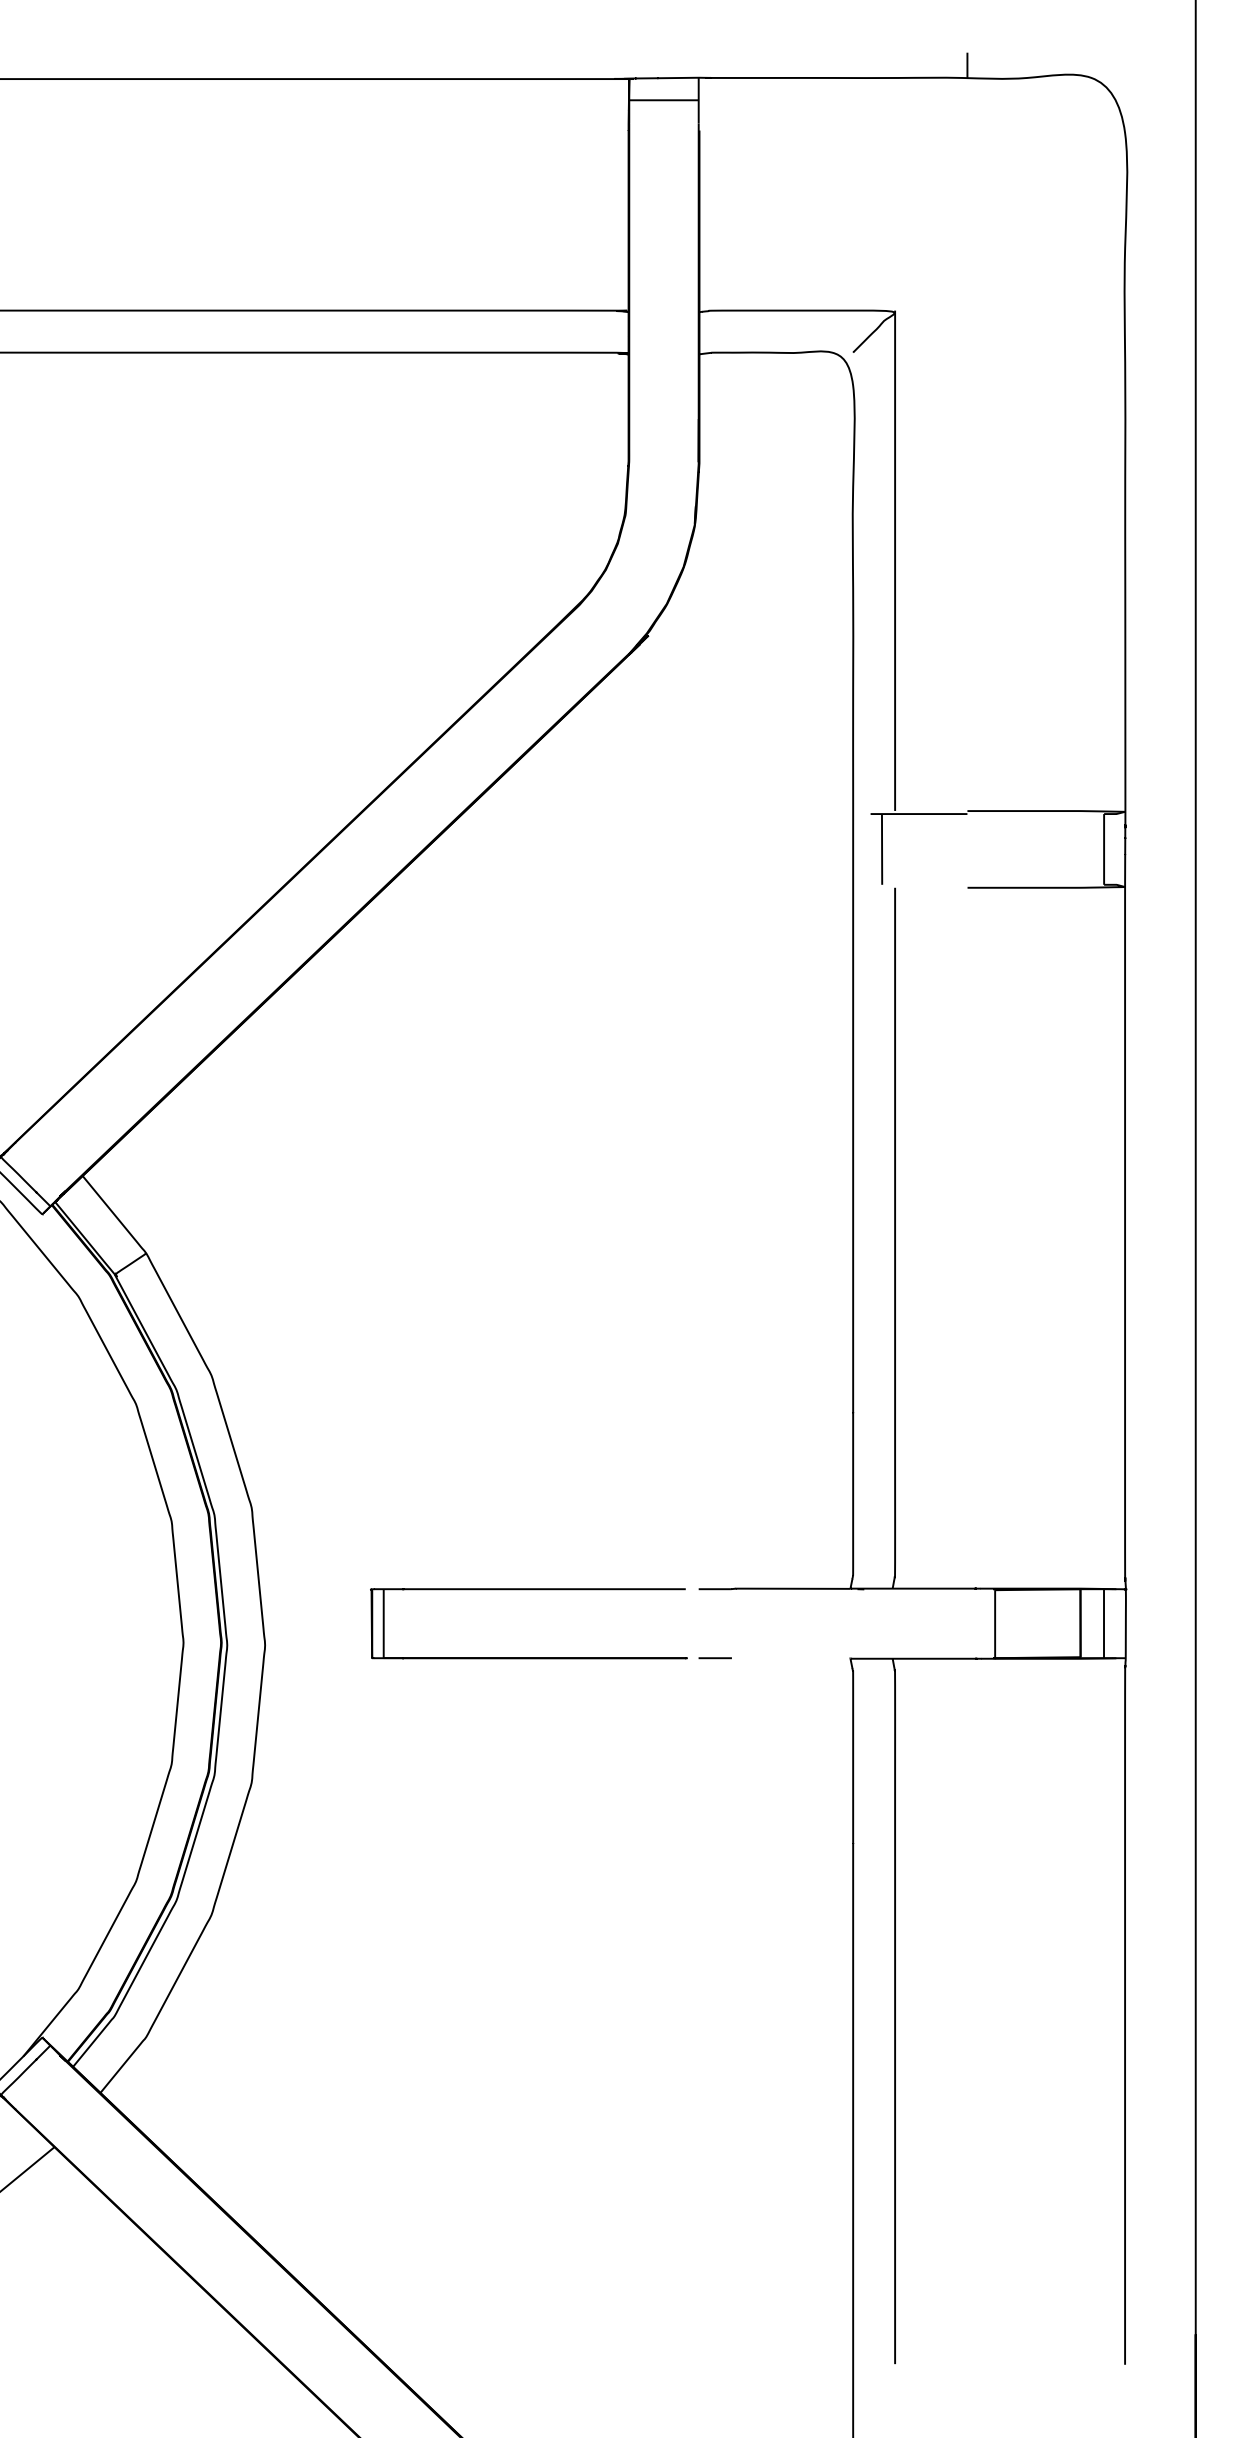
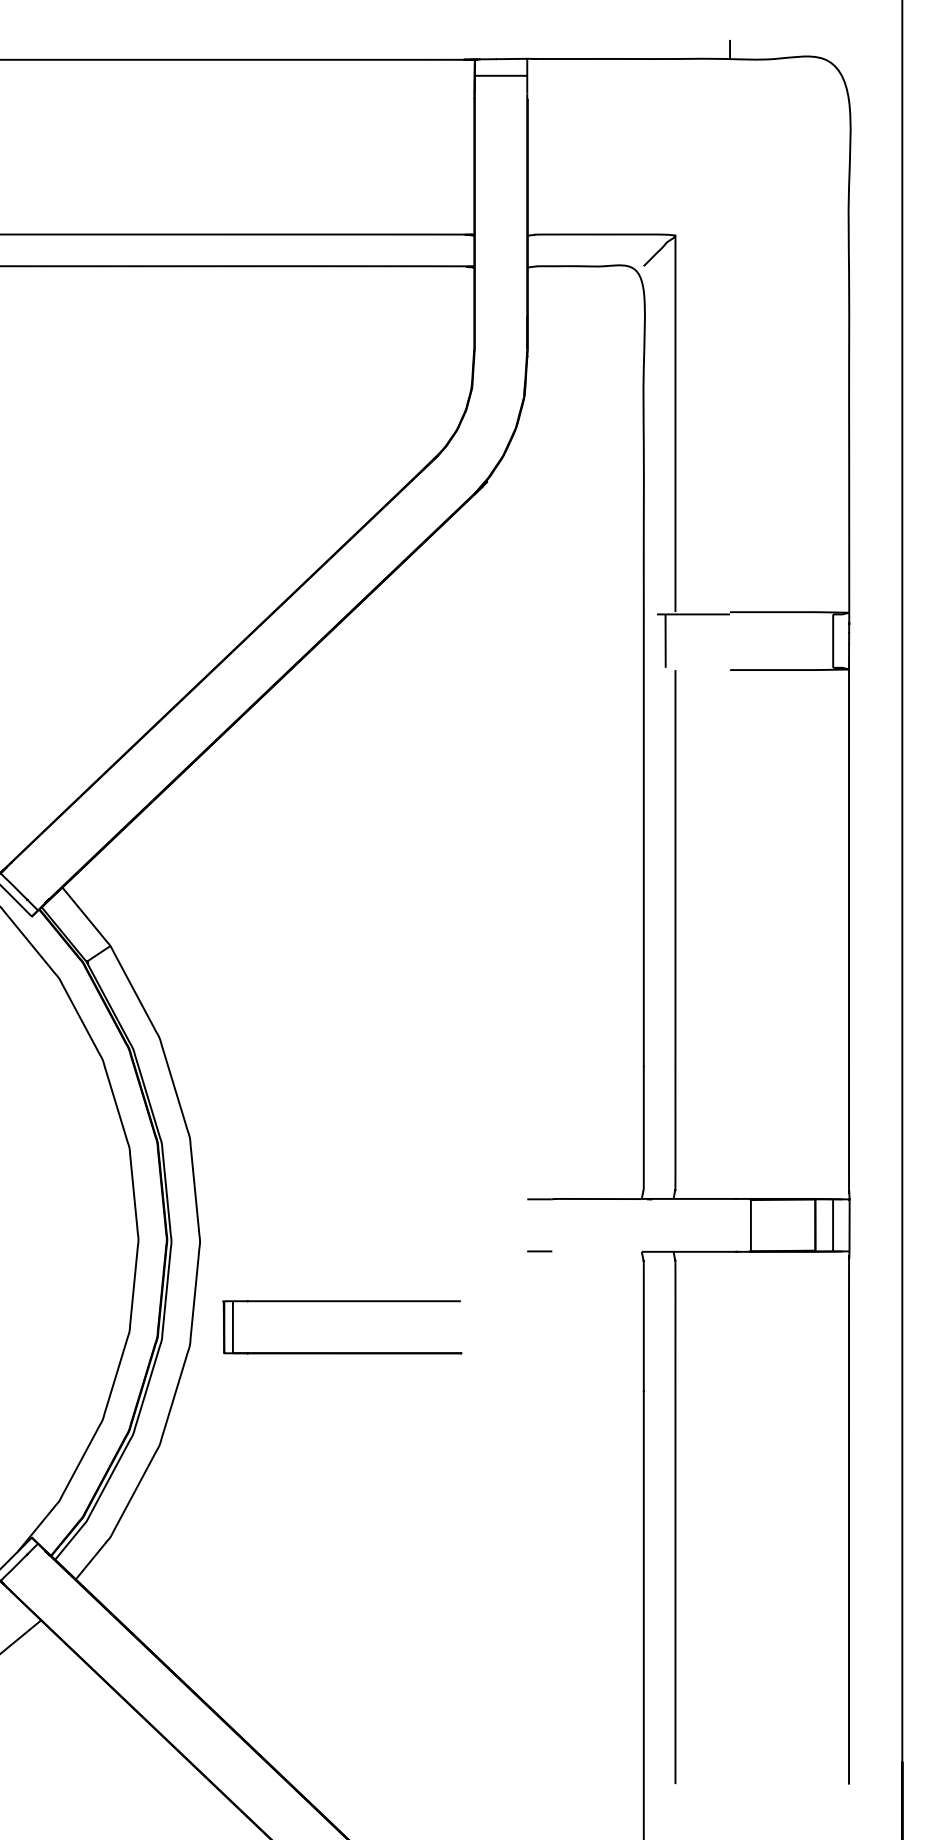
part: (528, 1590) -> (342, 1302), moved

